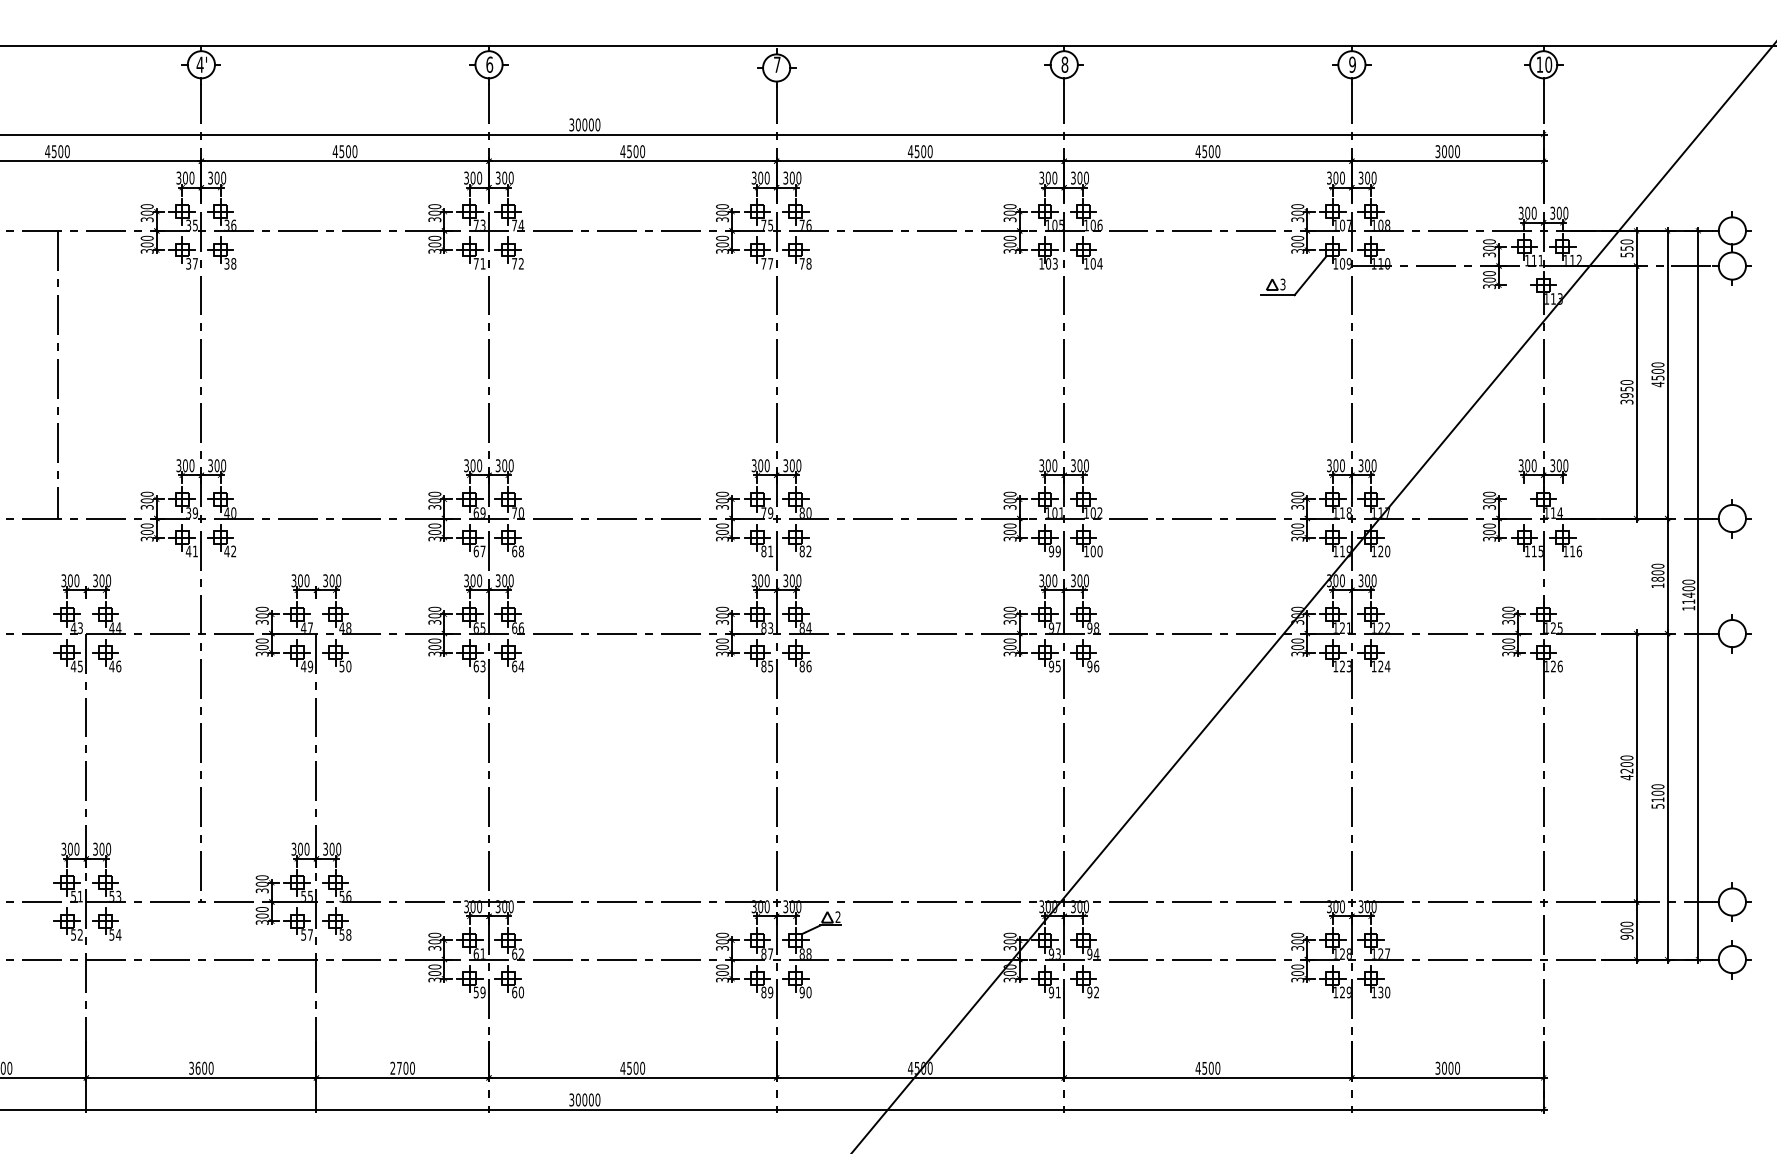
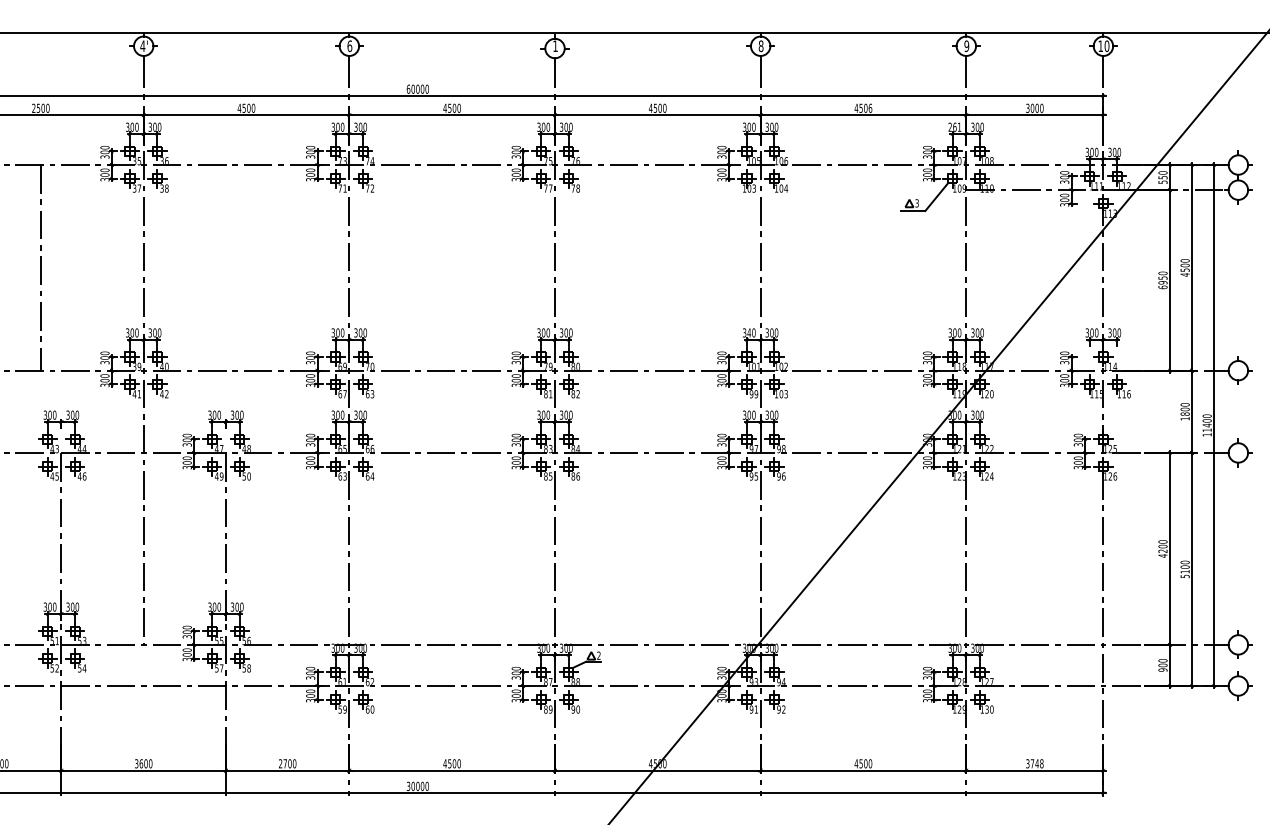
text: (777, 64) -> (555, 46), 7 -> 1
text: (571, 124) -> (408, 88), 30000 -> 60000
text: (47, 151) -> (33, 108), 4500 -> 2500
text: (1217, 151) -> (870, 108), 4500 -> 4506
text: (1335, 177) -> (954, 126), 300 -> 261
text: (1626, 401) -> (1162, 287), 3950 -> 6950
text: (1047, 465) -> (748, 332), 300 -> 340
text: (520, 551) -> (371, 394), 68 -> 63
text: (1099, 551) -> (785, 394), 100 -> 103
text: (1451, 1067) -> (1037, 763), 3000 -> 3748

